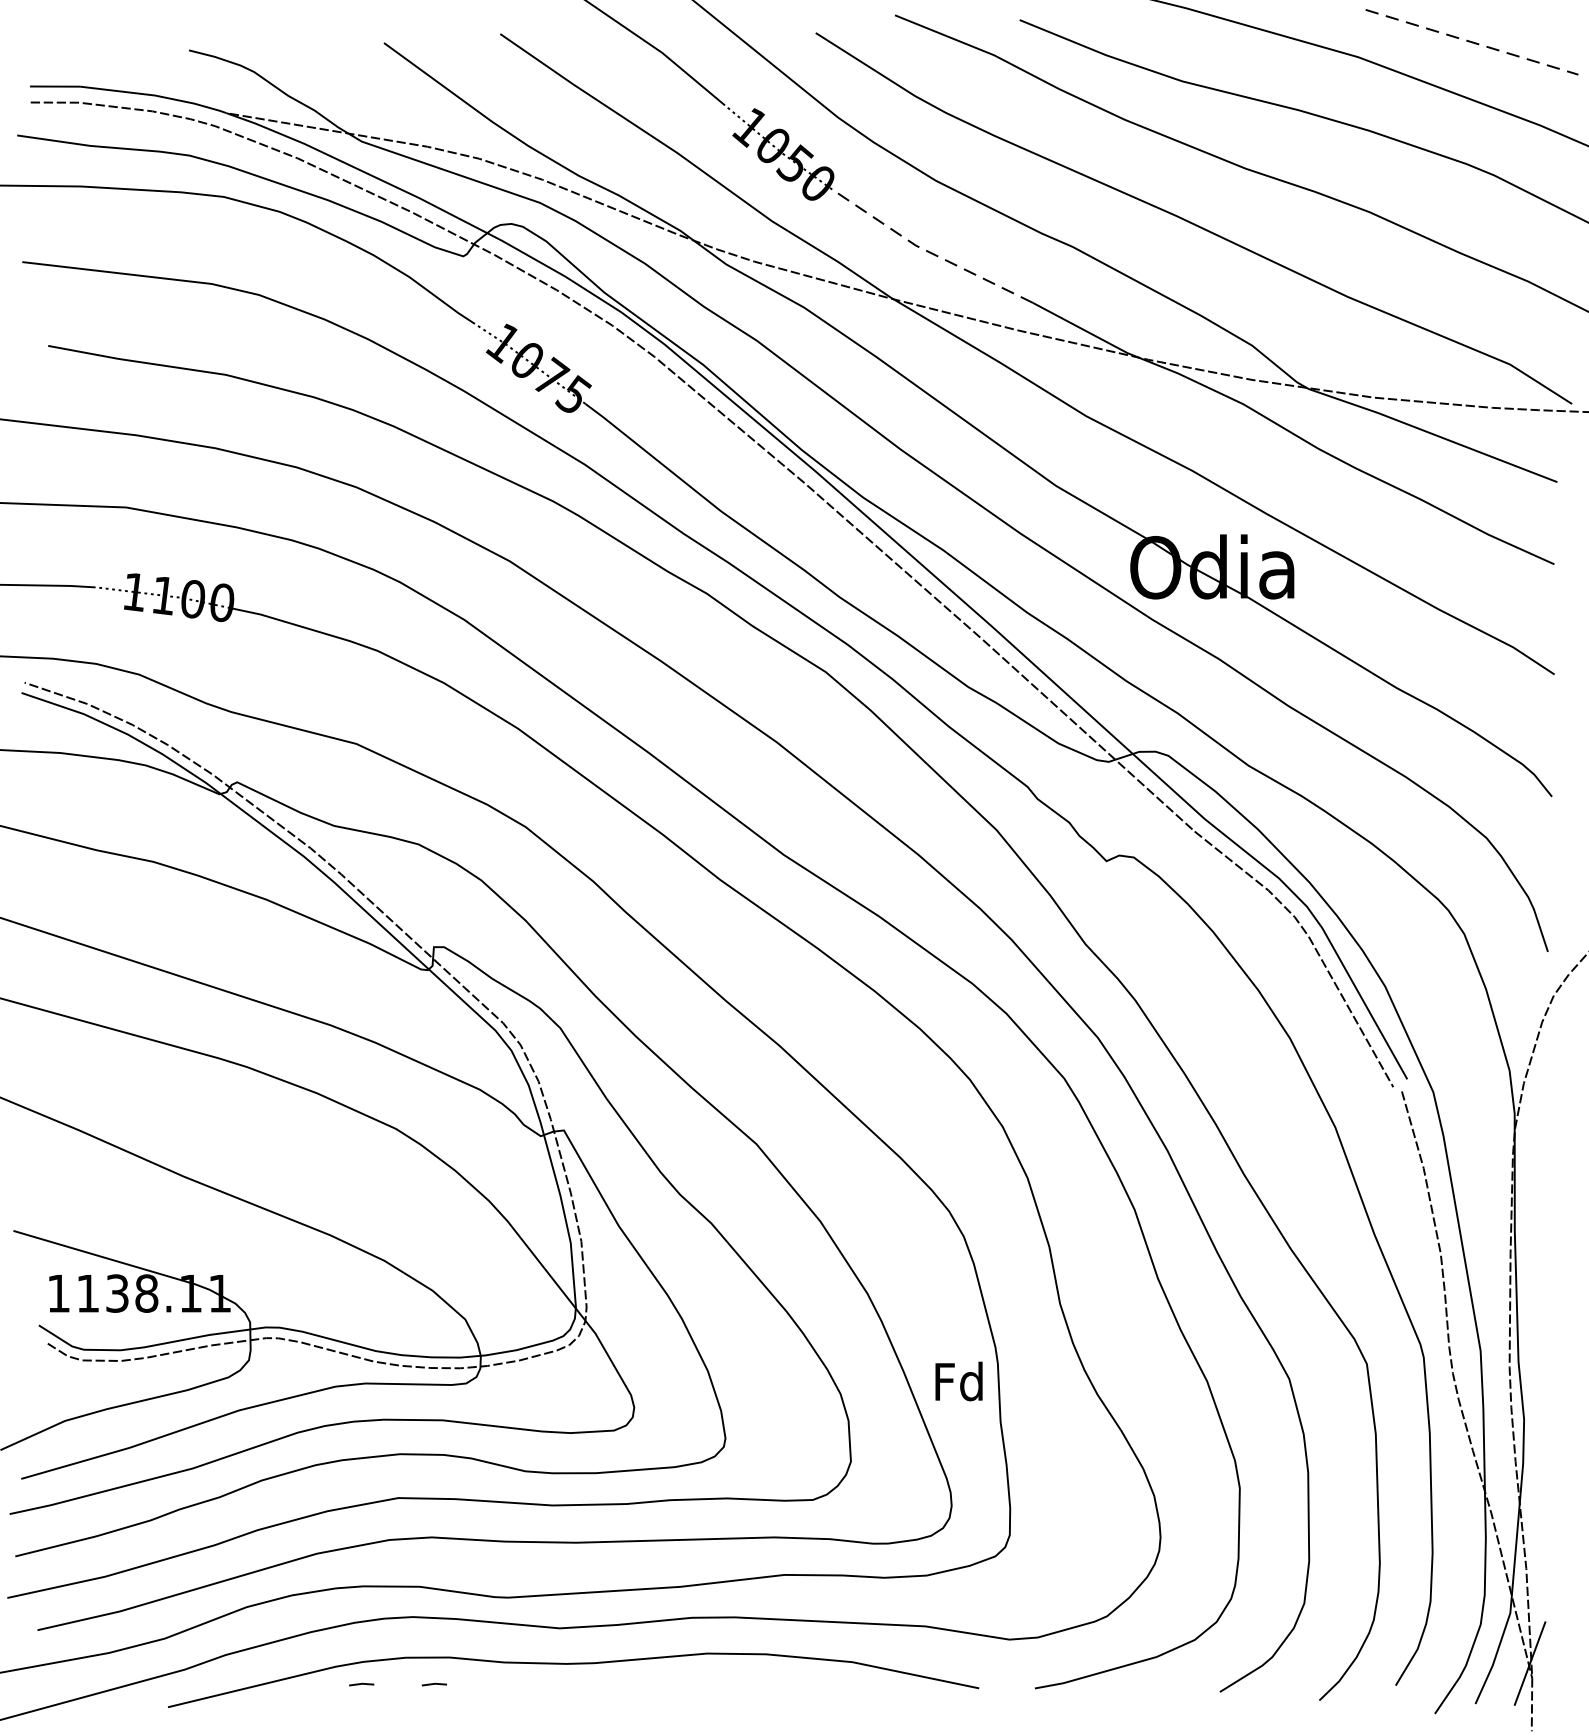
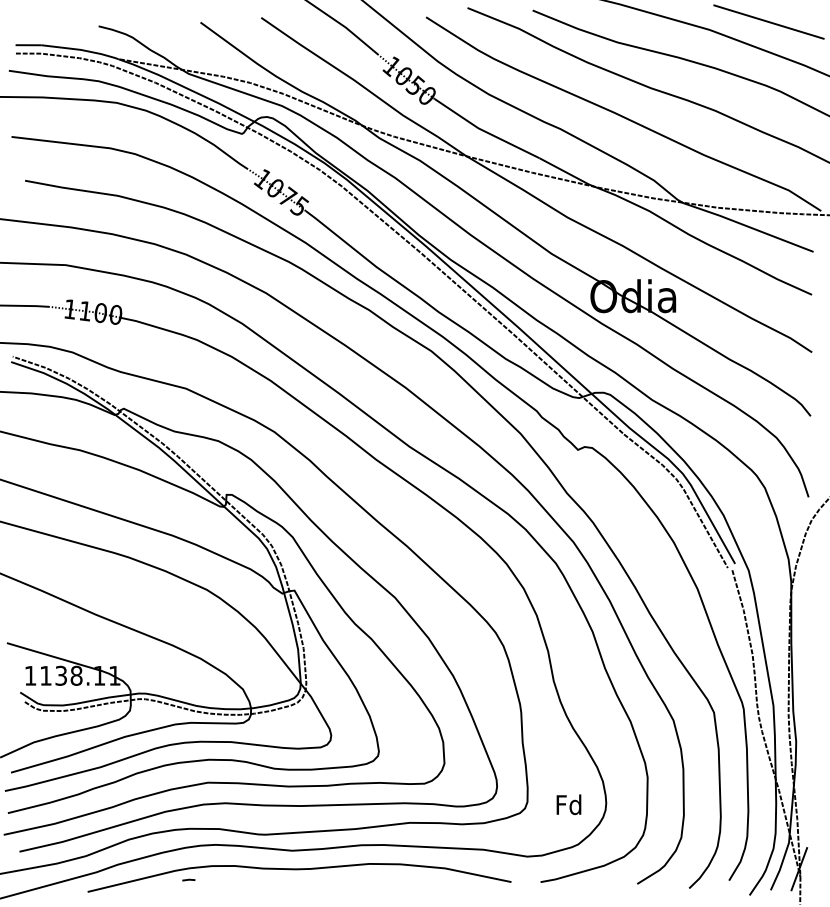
line: (1473, 43) -> (769, 22), dashed -> solid
line: (927, 251) -> (484, 131), dashed -> solid
text: (958, 1380) -> (568, 804), moved
line: (433, 1683) -> (226, 879), removed

